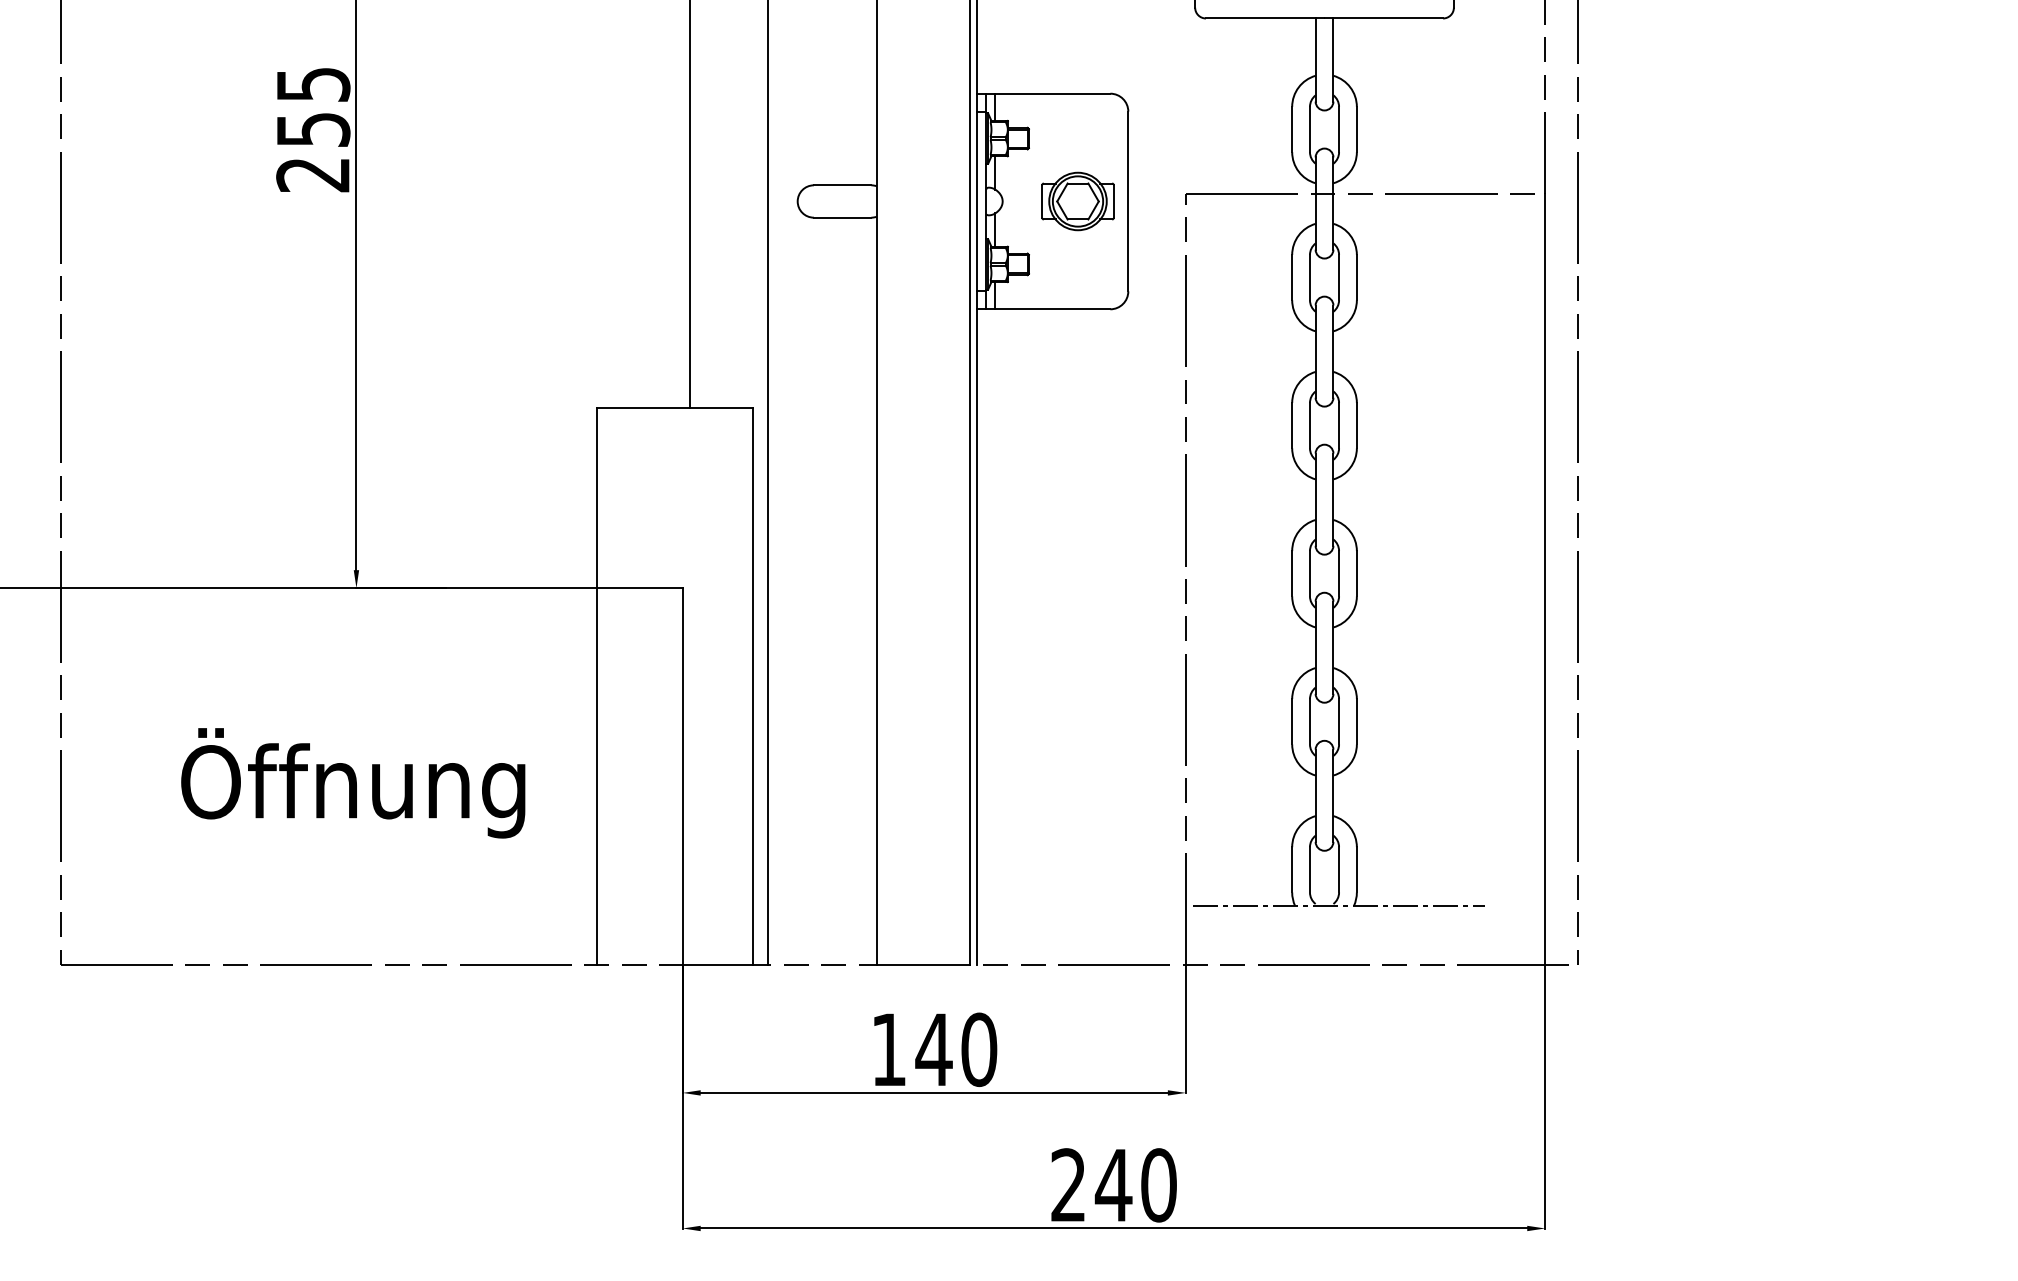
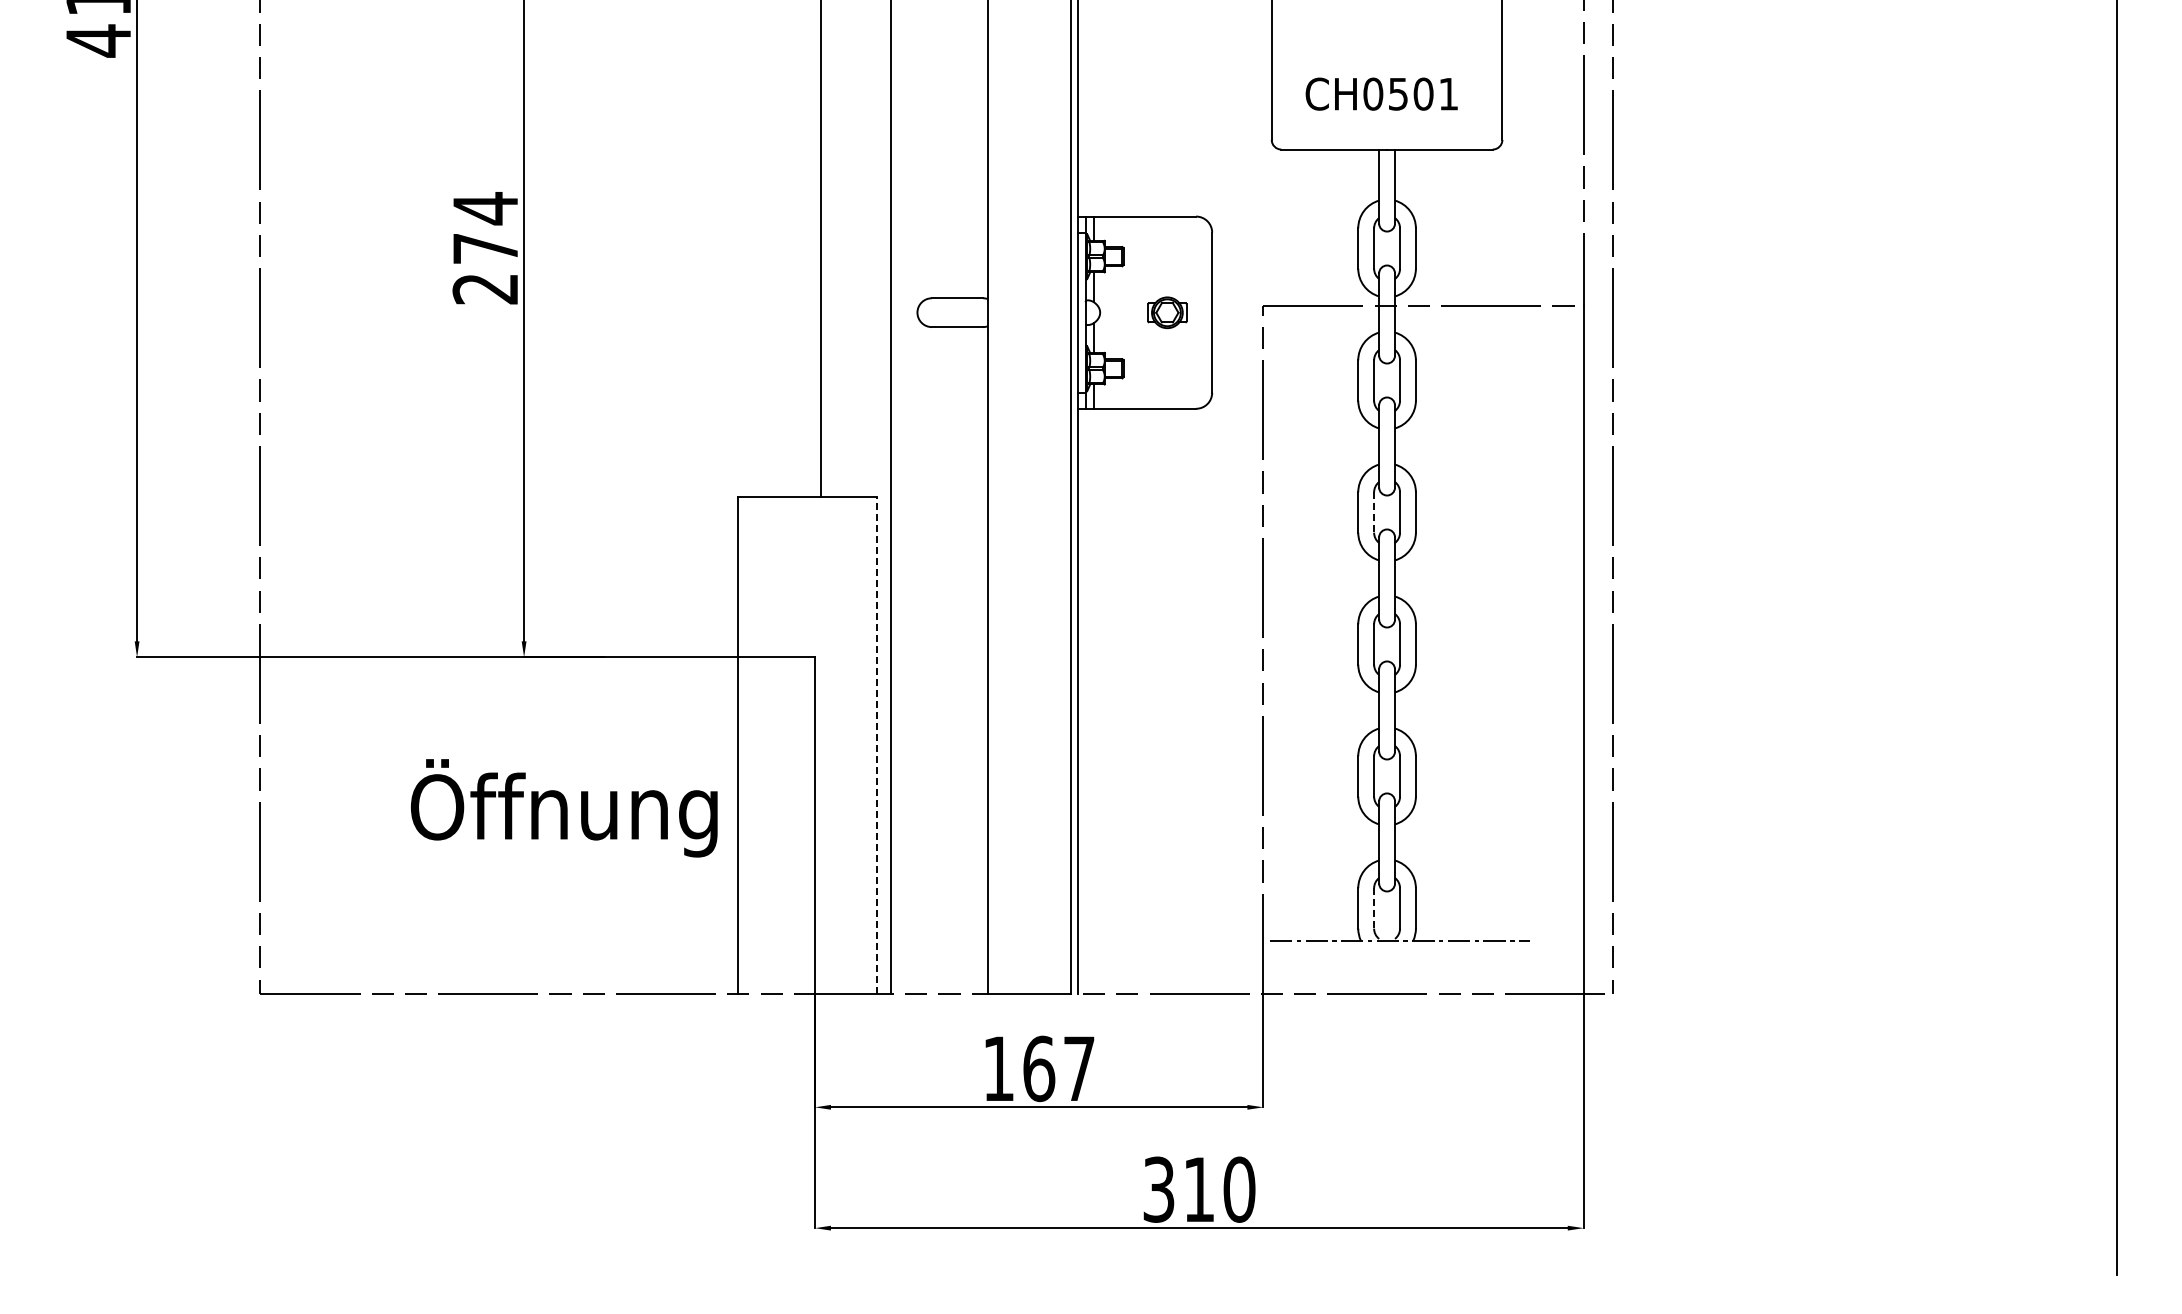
text: (313, 105) -> (485, 227), 255 -> 274
part: (1078, 201) -> (1167, 312), size x0.6
line: (1310, 425) -> (1374, 512), solid -> dashed
line: (752, 685) -> (877, 744), solid -> dashed
text: (352, 783) -> (563, 808), moved
line: (1310, 869) -> (1374, 908), solid -> dashed
text: (955, 1049) -> (1058, 1068), 140 -> 167
text: (1091, 1185) -> (1179, 1189), 240 -> 310

